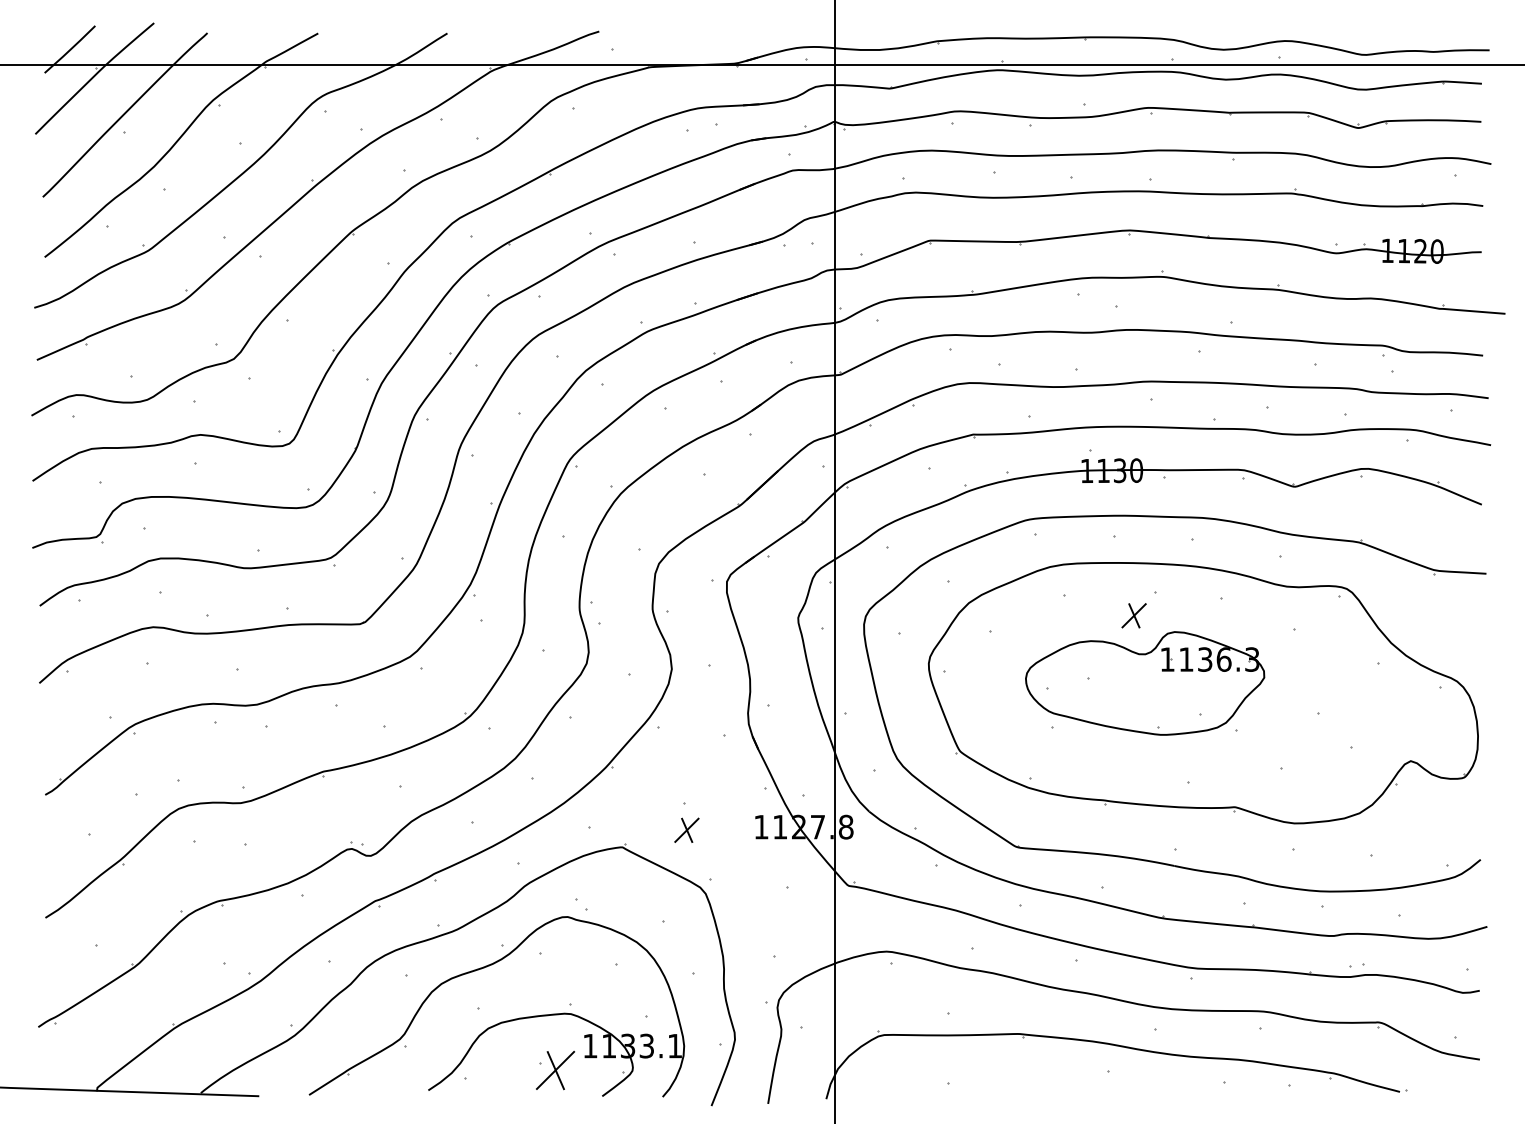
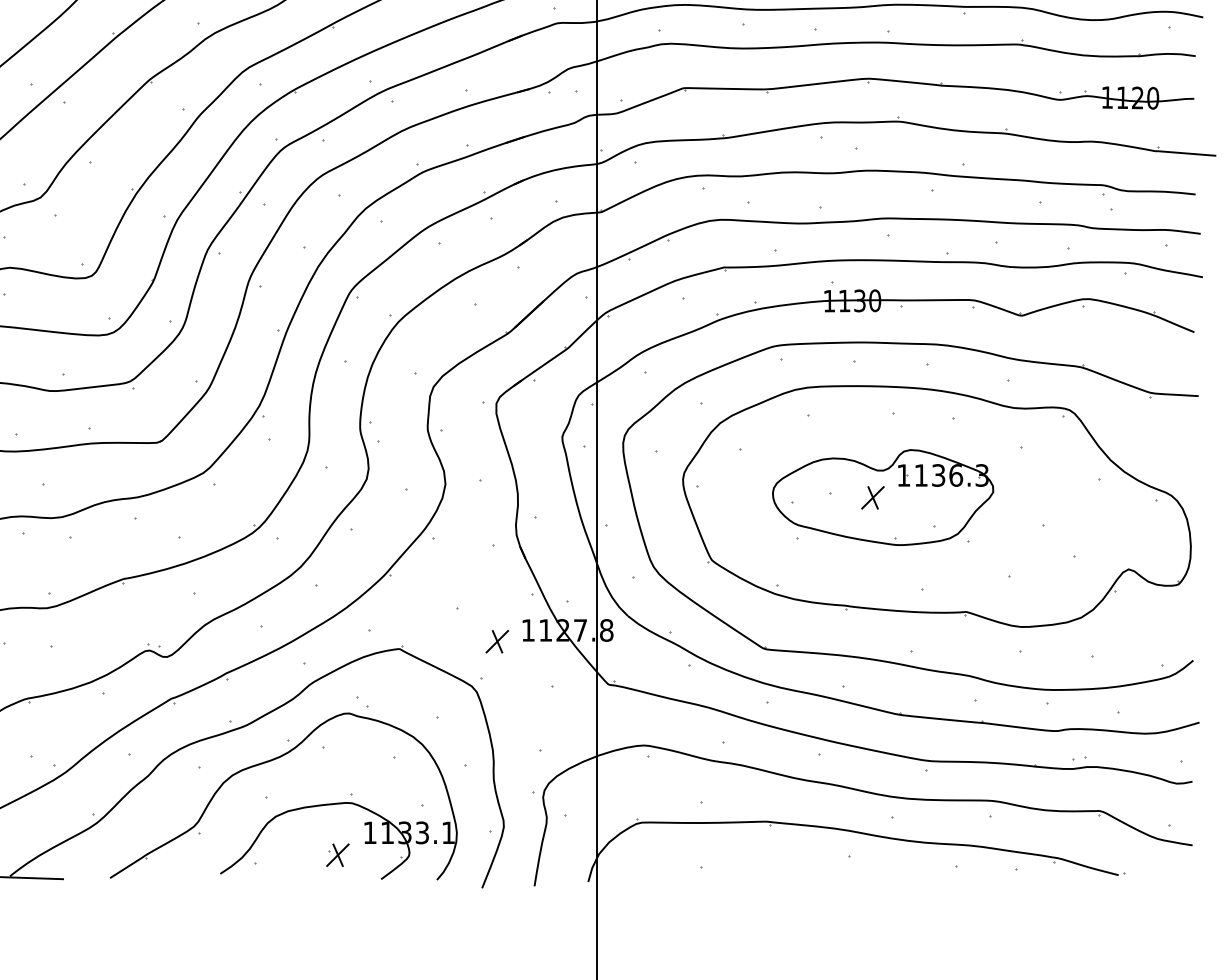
part: (1133, 615) -> (872, 497), moved
part: (686, 829) -> (496, 640), moved
part: (555, 1069) -> (337, 854), size x0.62

